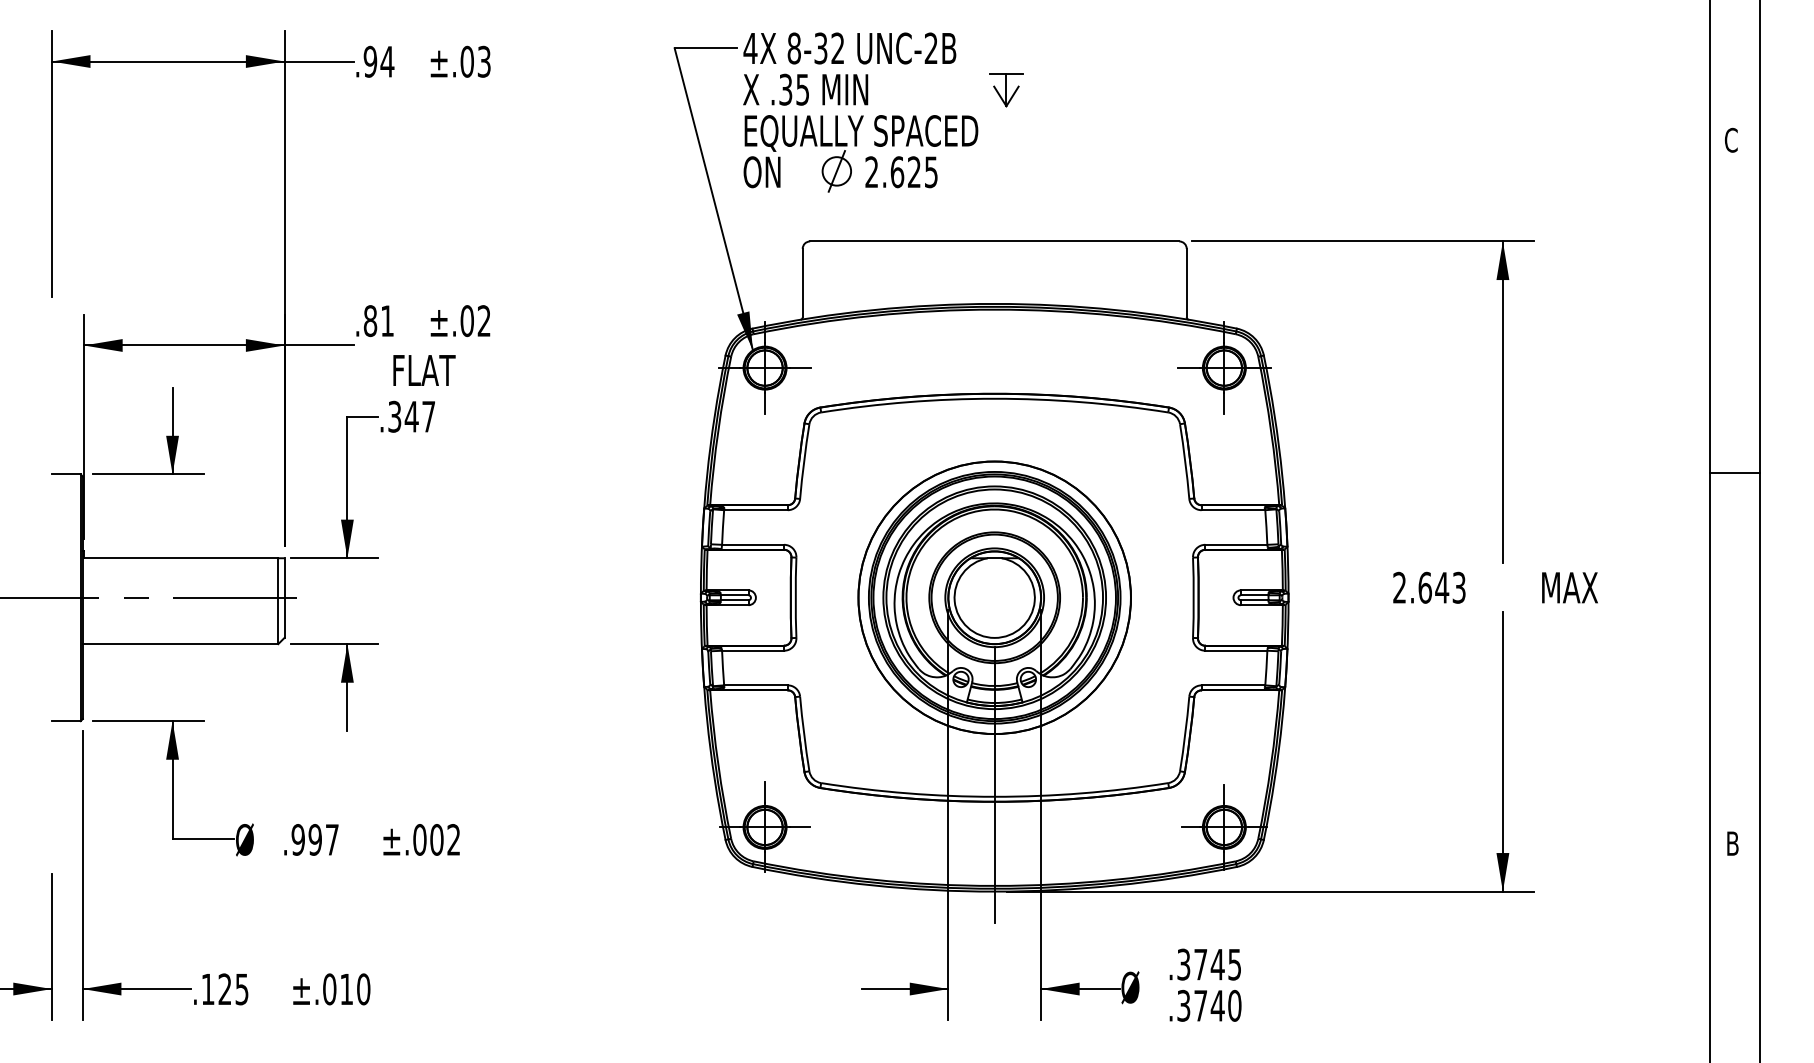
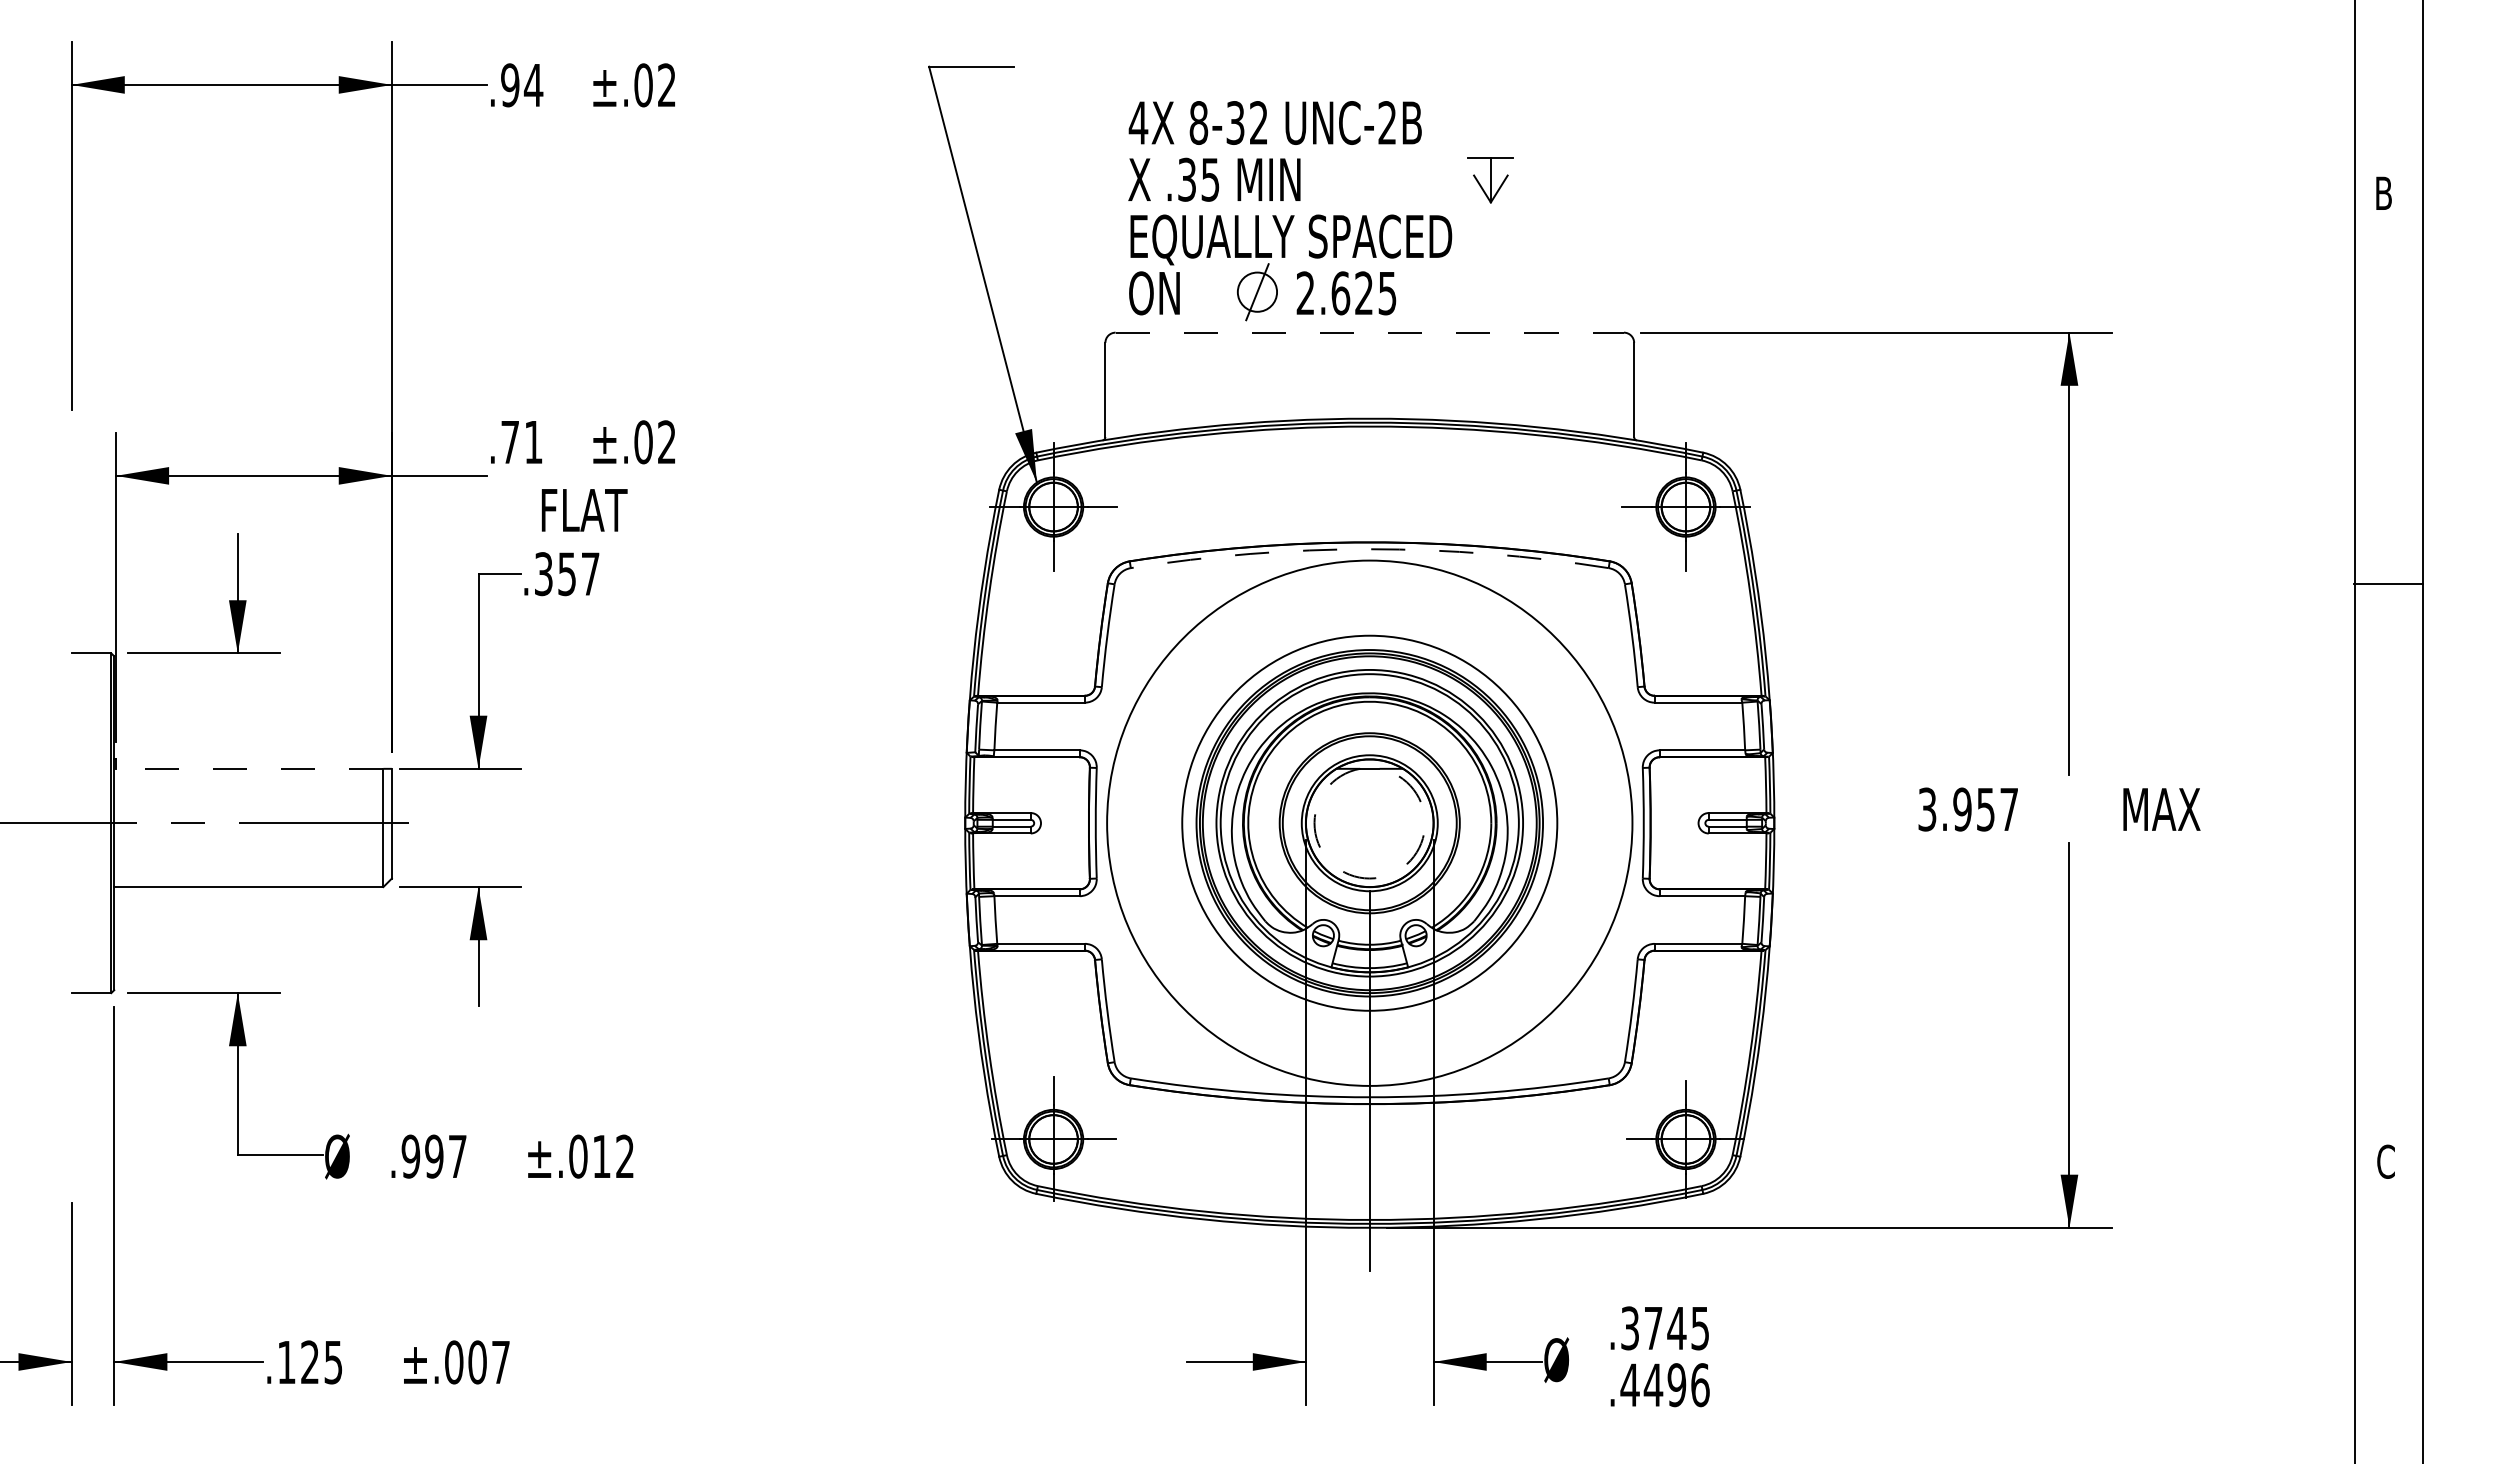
text: (483, 61) -> (666, 85), ±.03 -> ±.02
part: (882, 112) -> (1320, 211), moved
text: (1730, 140) -> (2383, 193), C -> B
line: (995, 241) -> (1370, 332), solid -> dashed
text: (370, 321) -> (510, 442), .81 -> .71
arc: (994, 398) -> (1369, 549), solid -> dashed
text: (411, 417) -> (566, 574), .347 -> .357
line: (1734, 473) -> (2388, 584), moved
line: (181, 558) -> (249, 768), solid -> dashed
text: (1429, 587) -> (1968, 809), 2.643 -> 3.957
circle: (994, 597) -> (1369, 822), size x1.4
arc: (994, 637) -> (1369, 878), solid -> dashed
text: (436, 839) -> (601, 1156), ±.002 -> ±.012
text: (1732, 843) -> (2385, 1161), B -> C
text: (355, 989) -> (489, 1362), ±.010 -> ±.007
text: (1208, 1006) -> (1664, 1385), .3740 -> .4496

